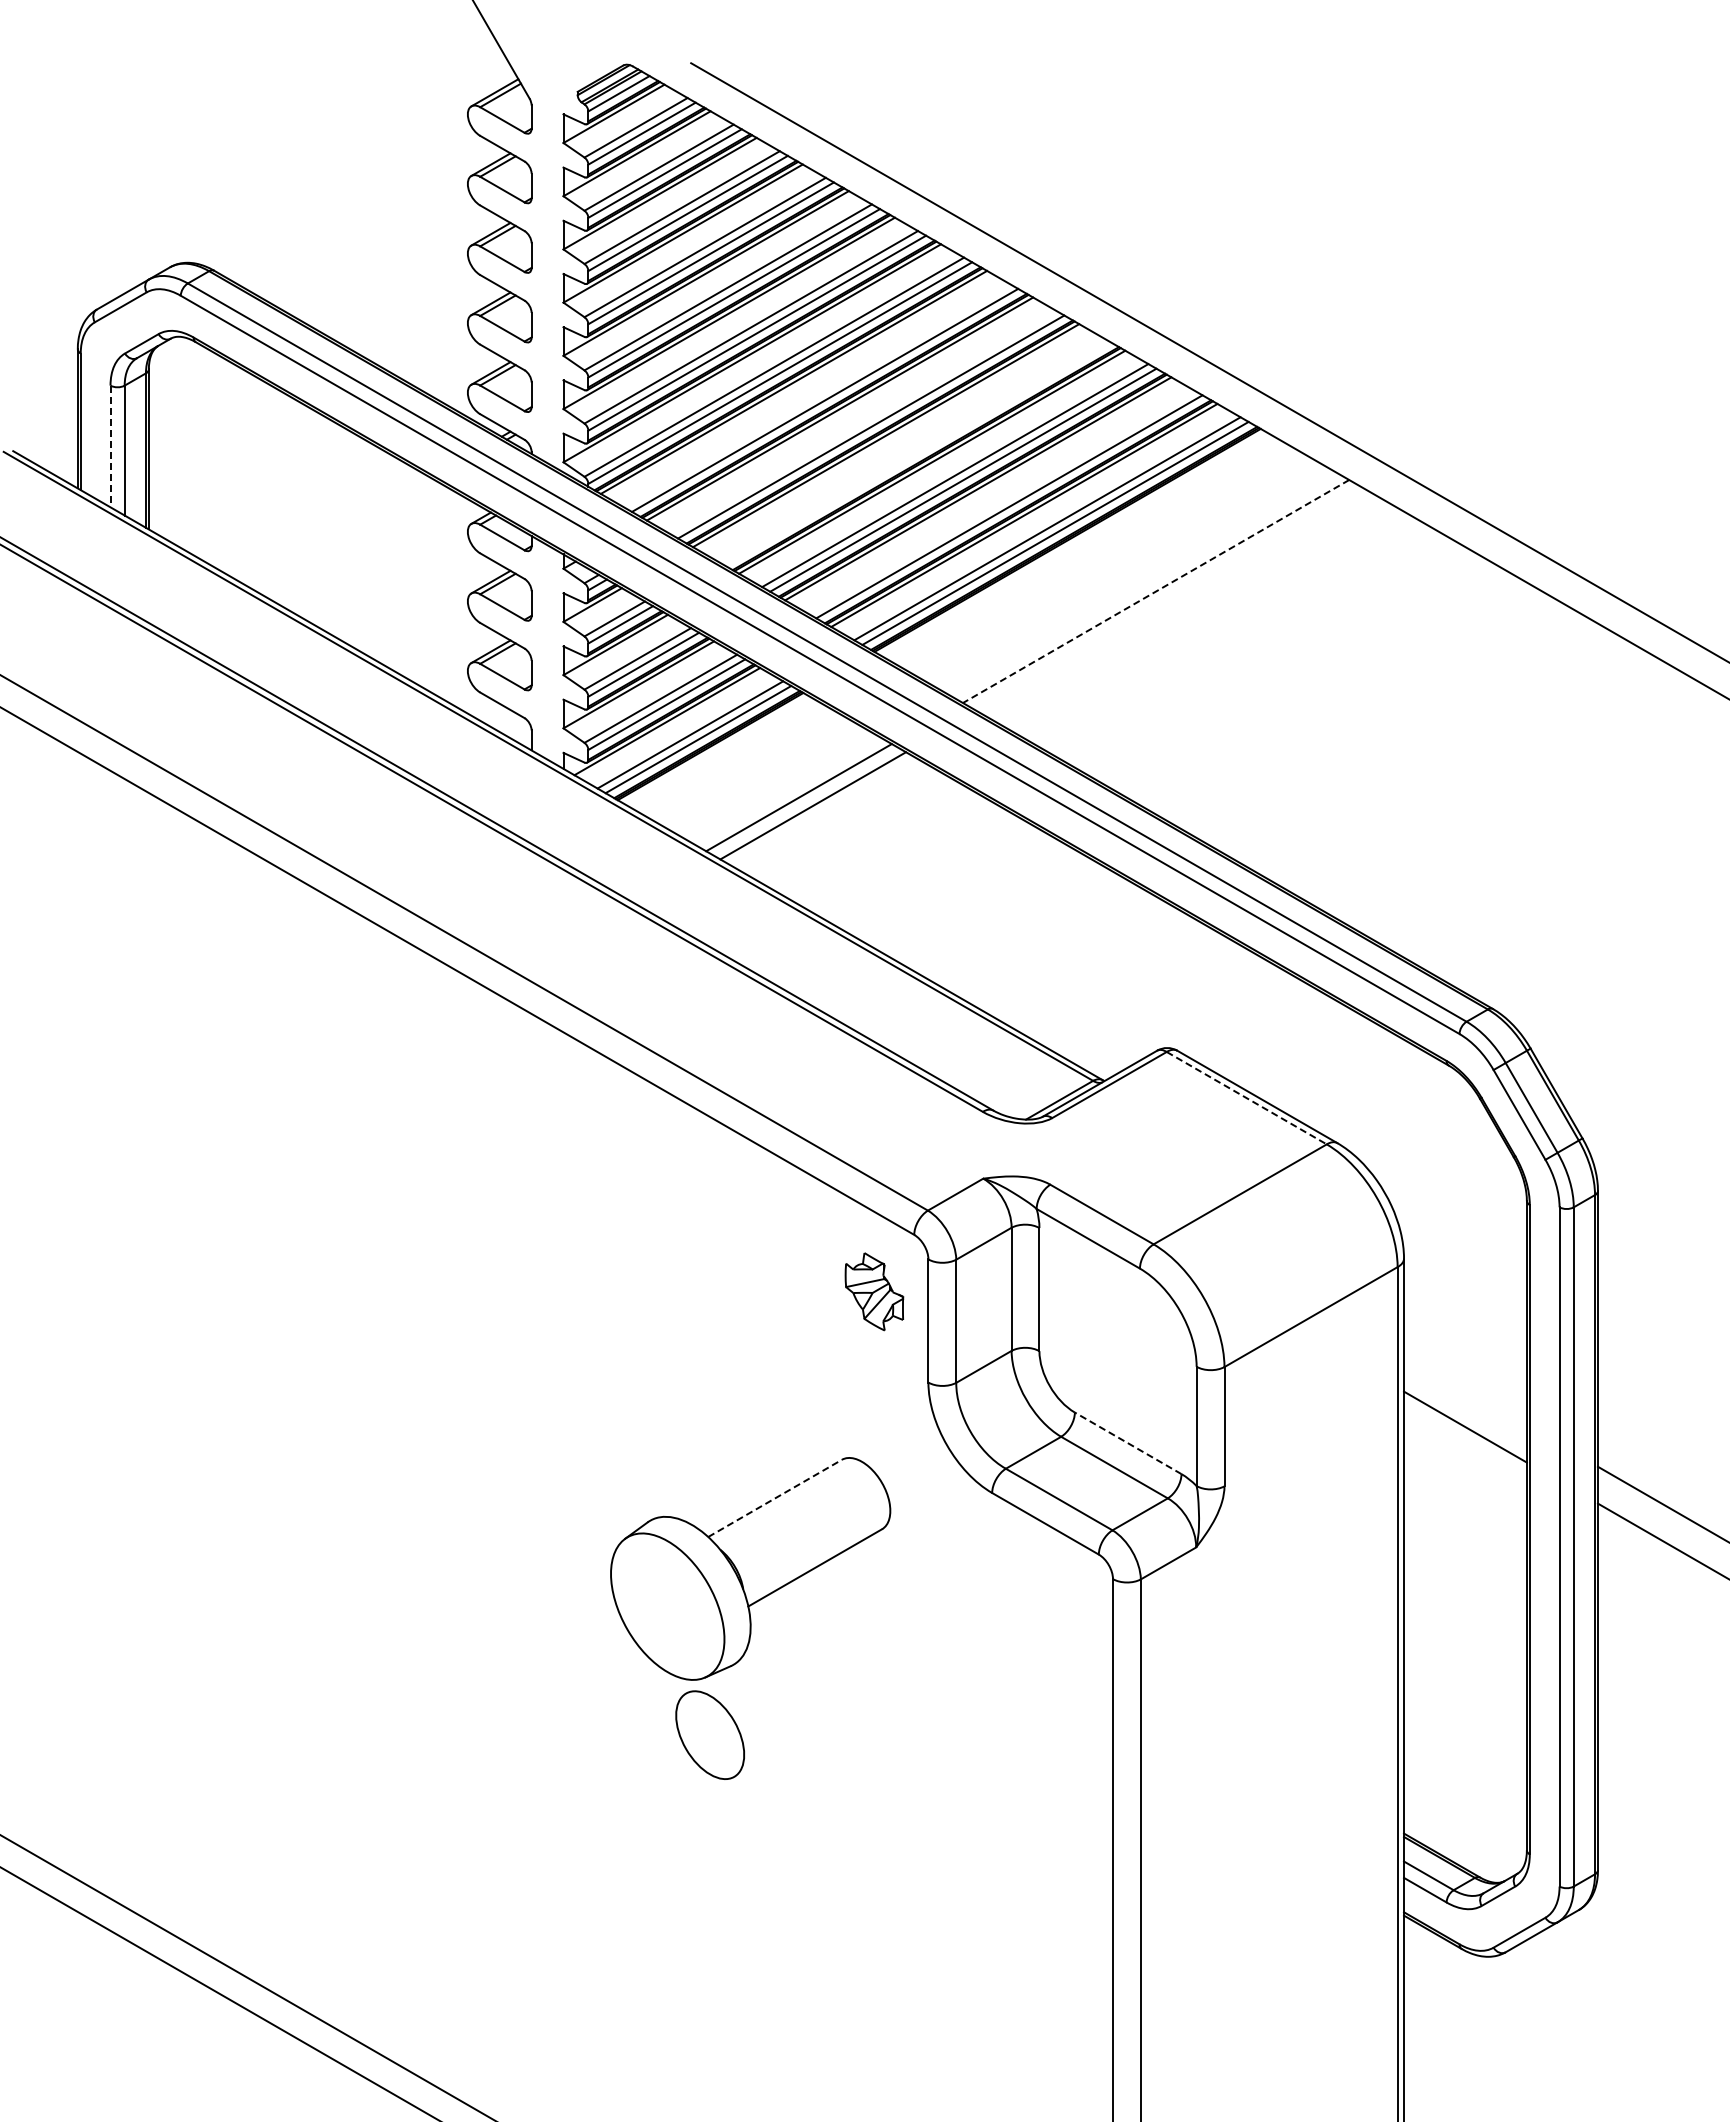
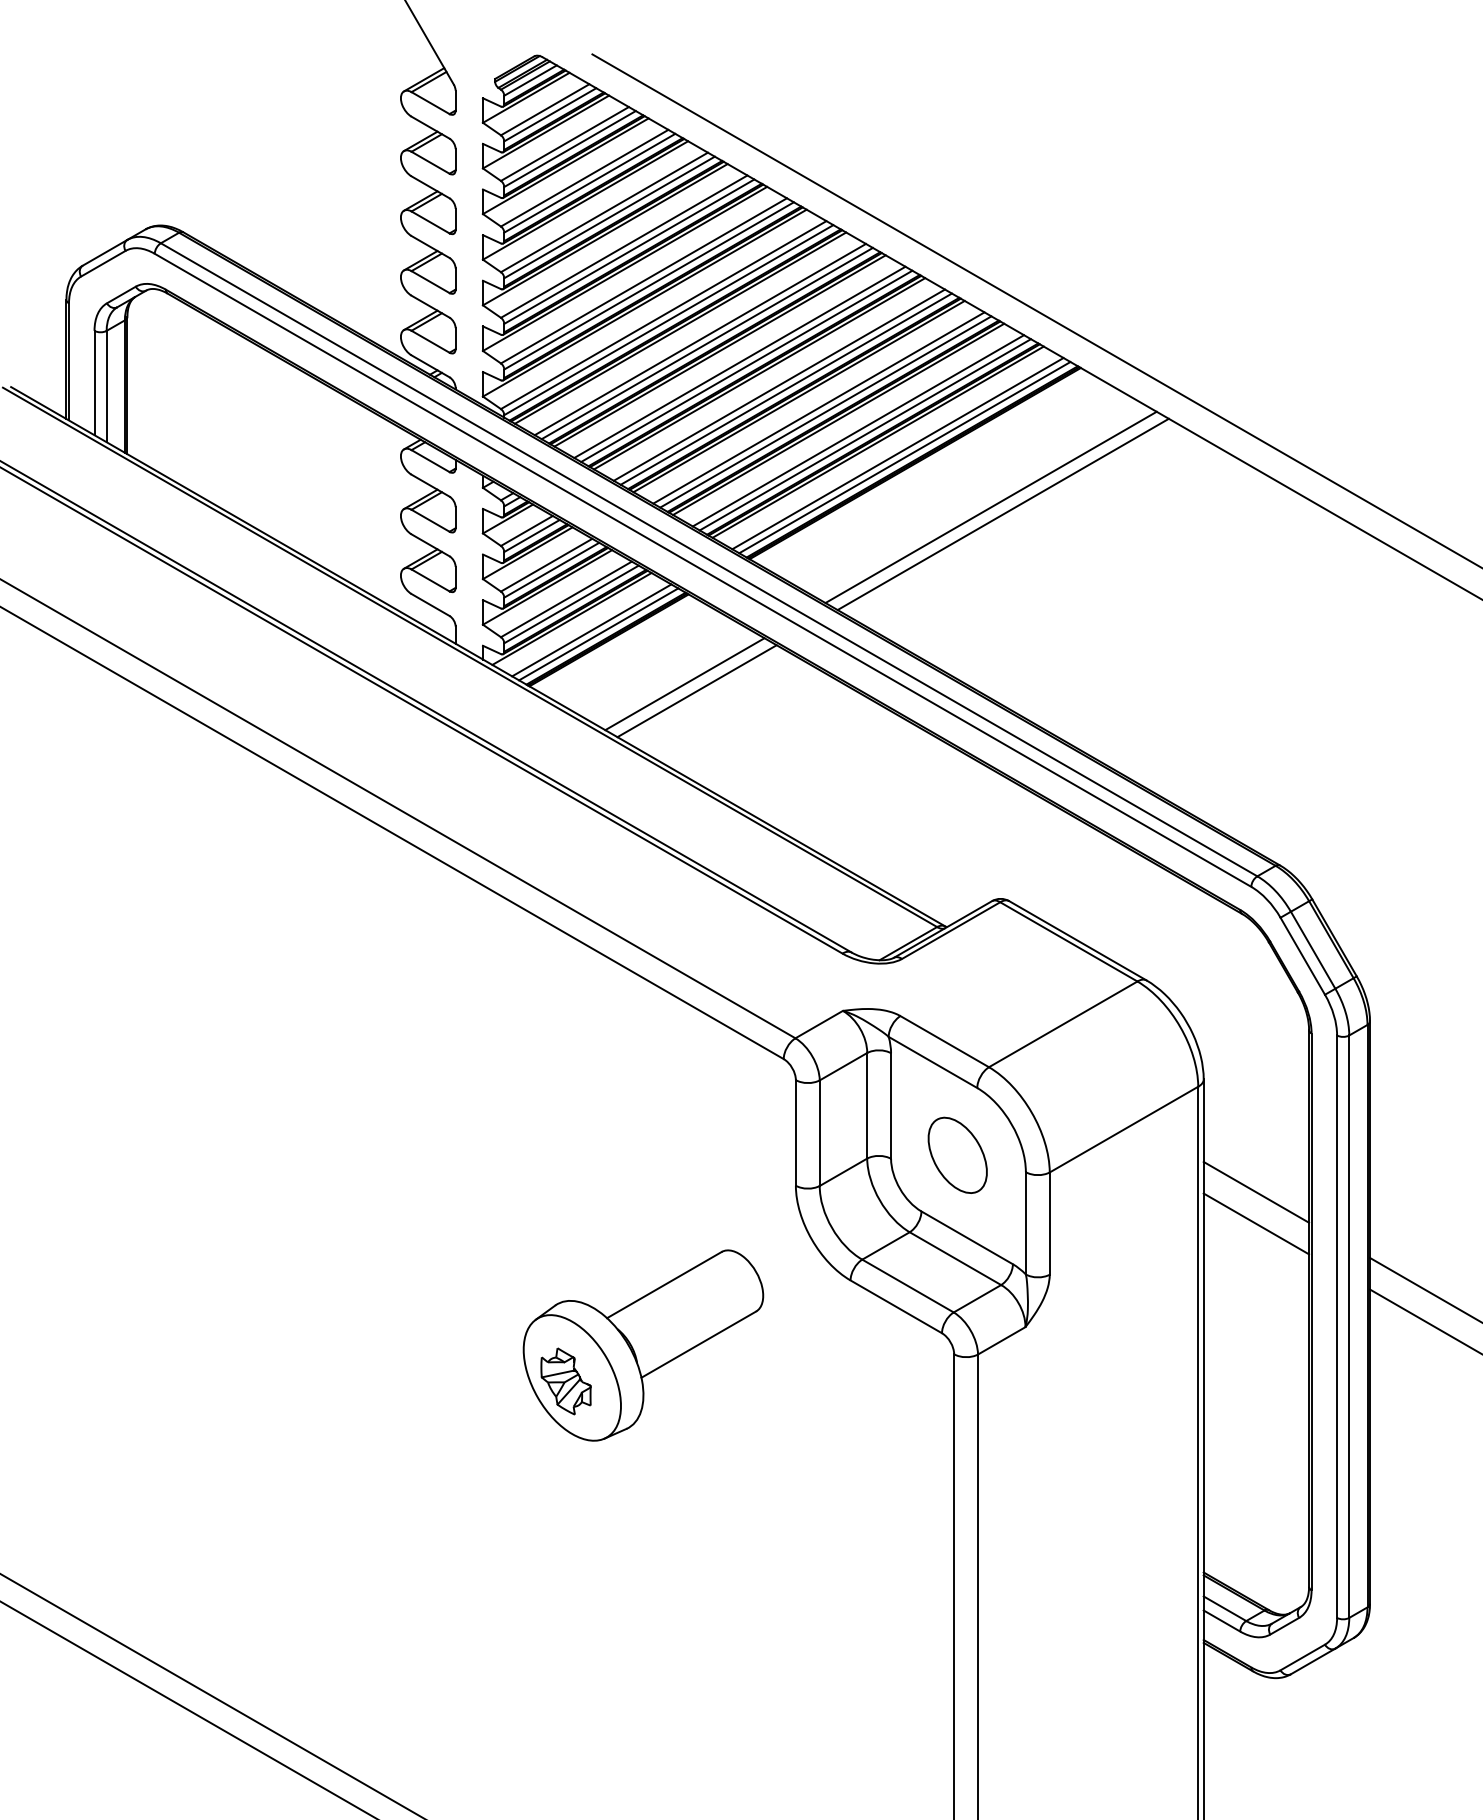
line: (816, 395) -> (699, 339), added
line: (863, 421) -> (740, 361), added
line: (110, 446) -> (94, 383), dashed -> solid
line: (909, 448) -> (779, 384), added
line: (917, 453) -> (786, 389), added
line: (1001, 501) -> (858, 430), added
line: (1155, 591) -> (990, 507), dashed -> solid
line: (1170, 599) -> (1003, 514), added
line: (1247, 1098) -> (1069, 942), dashed -> solid
part: (874, 1291) -> (566, 1381), moved
line: (1465, 1389) -> (1256, 1191), added
line: (1128, 1443) -> (967, 1237), dashed -> solid
line: (775, 1498) -> (664, 1285), dashed -> solid
part: (709, 1734) -> (957, 1154), moved

